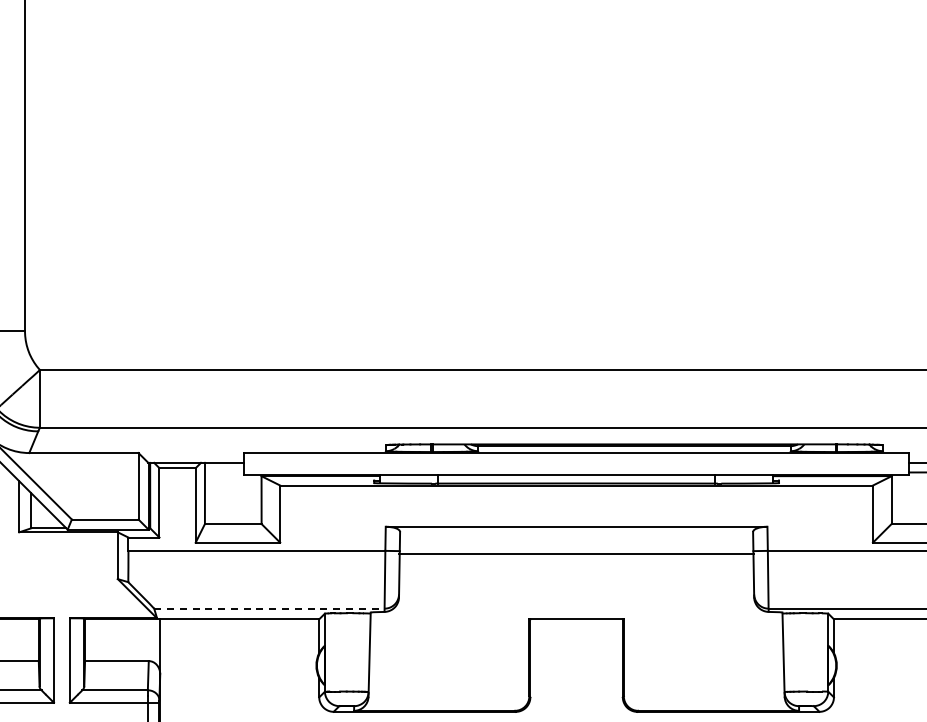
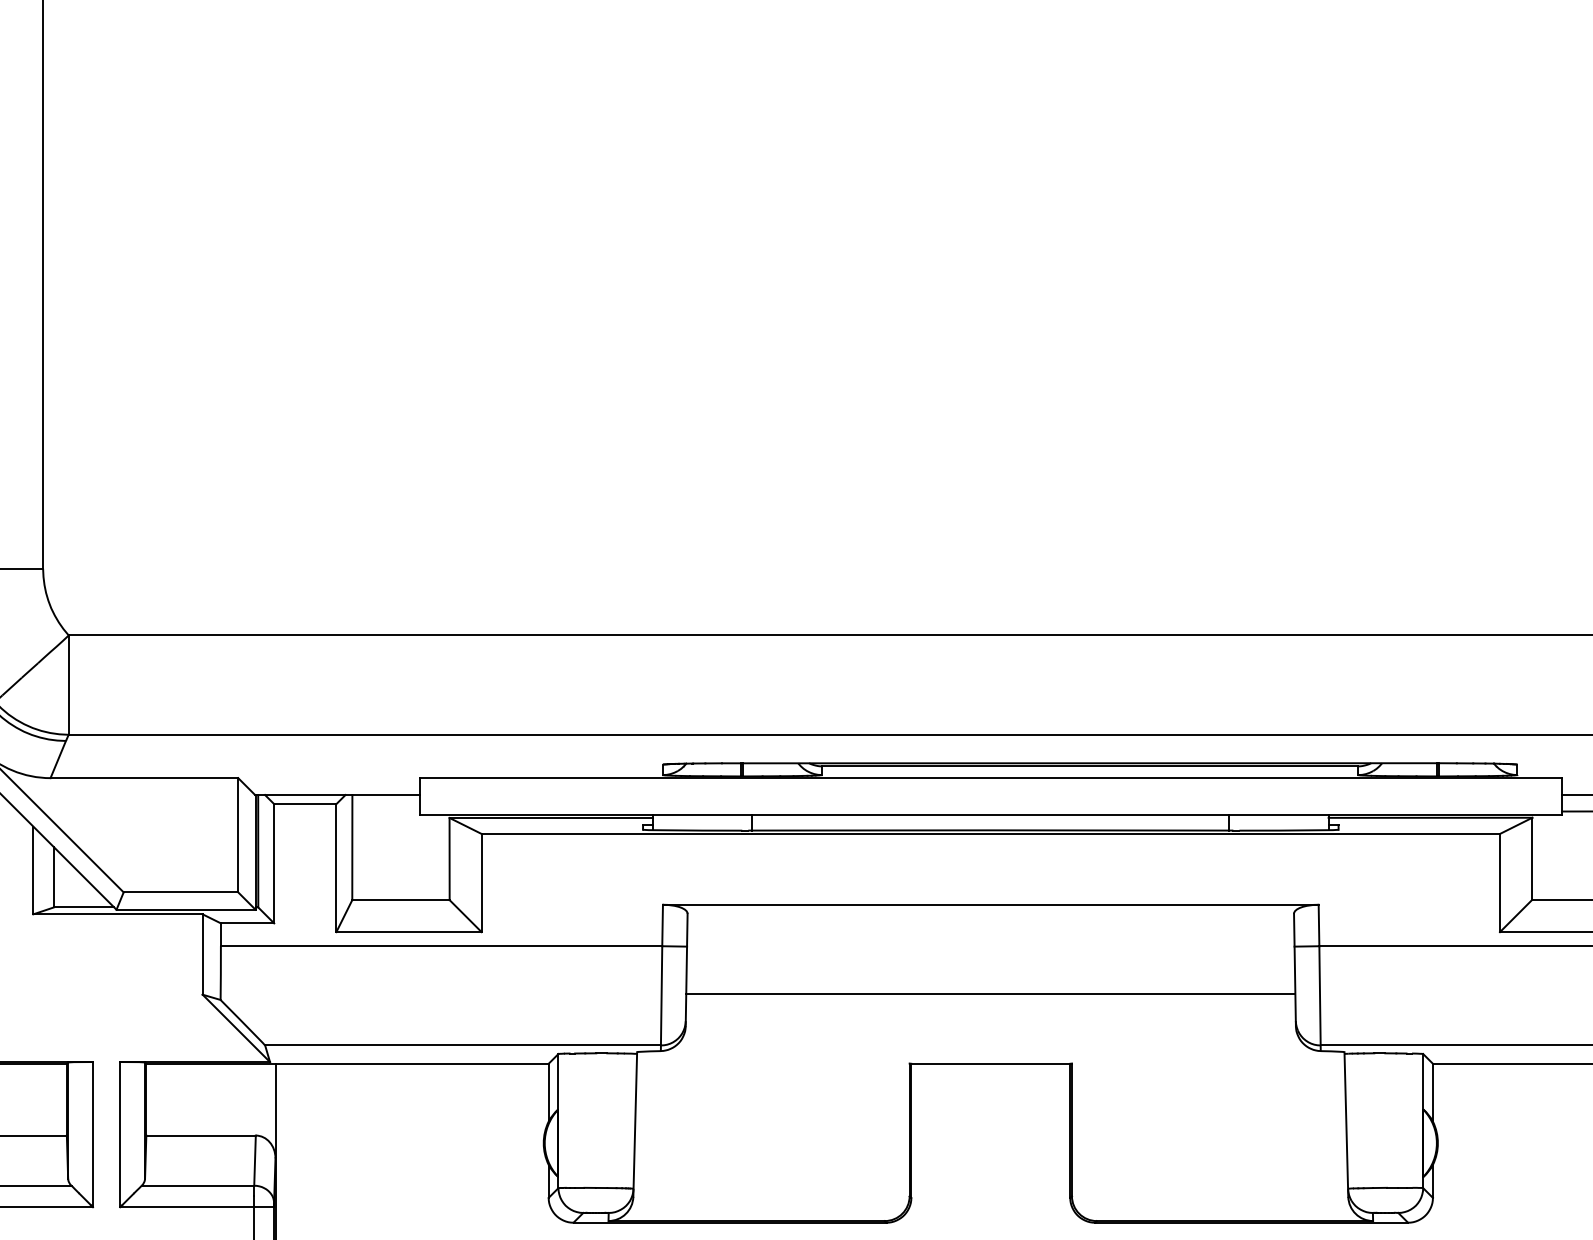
line: (576, 553) -> (990, 993), moved
line: (269, 608) -> (463, 1045), dashed -> solid

